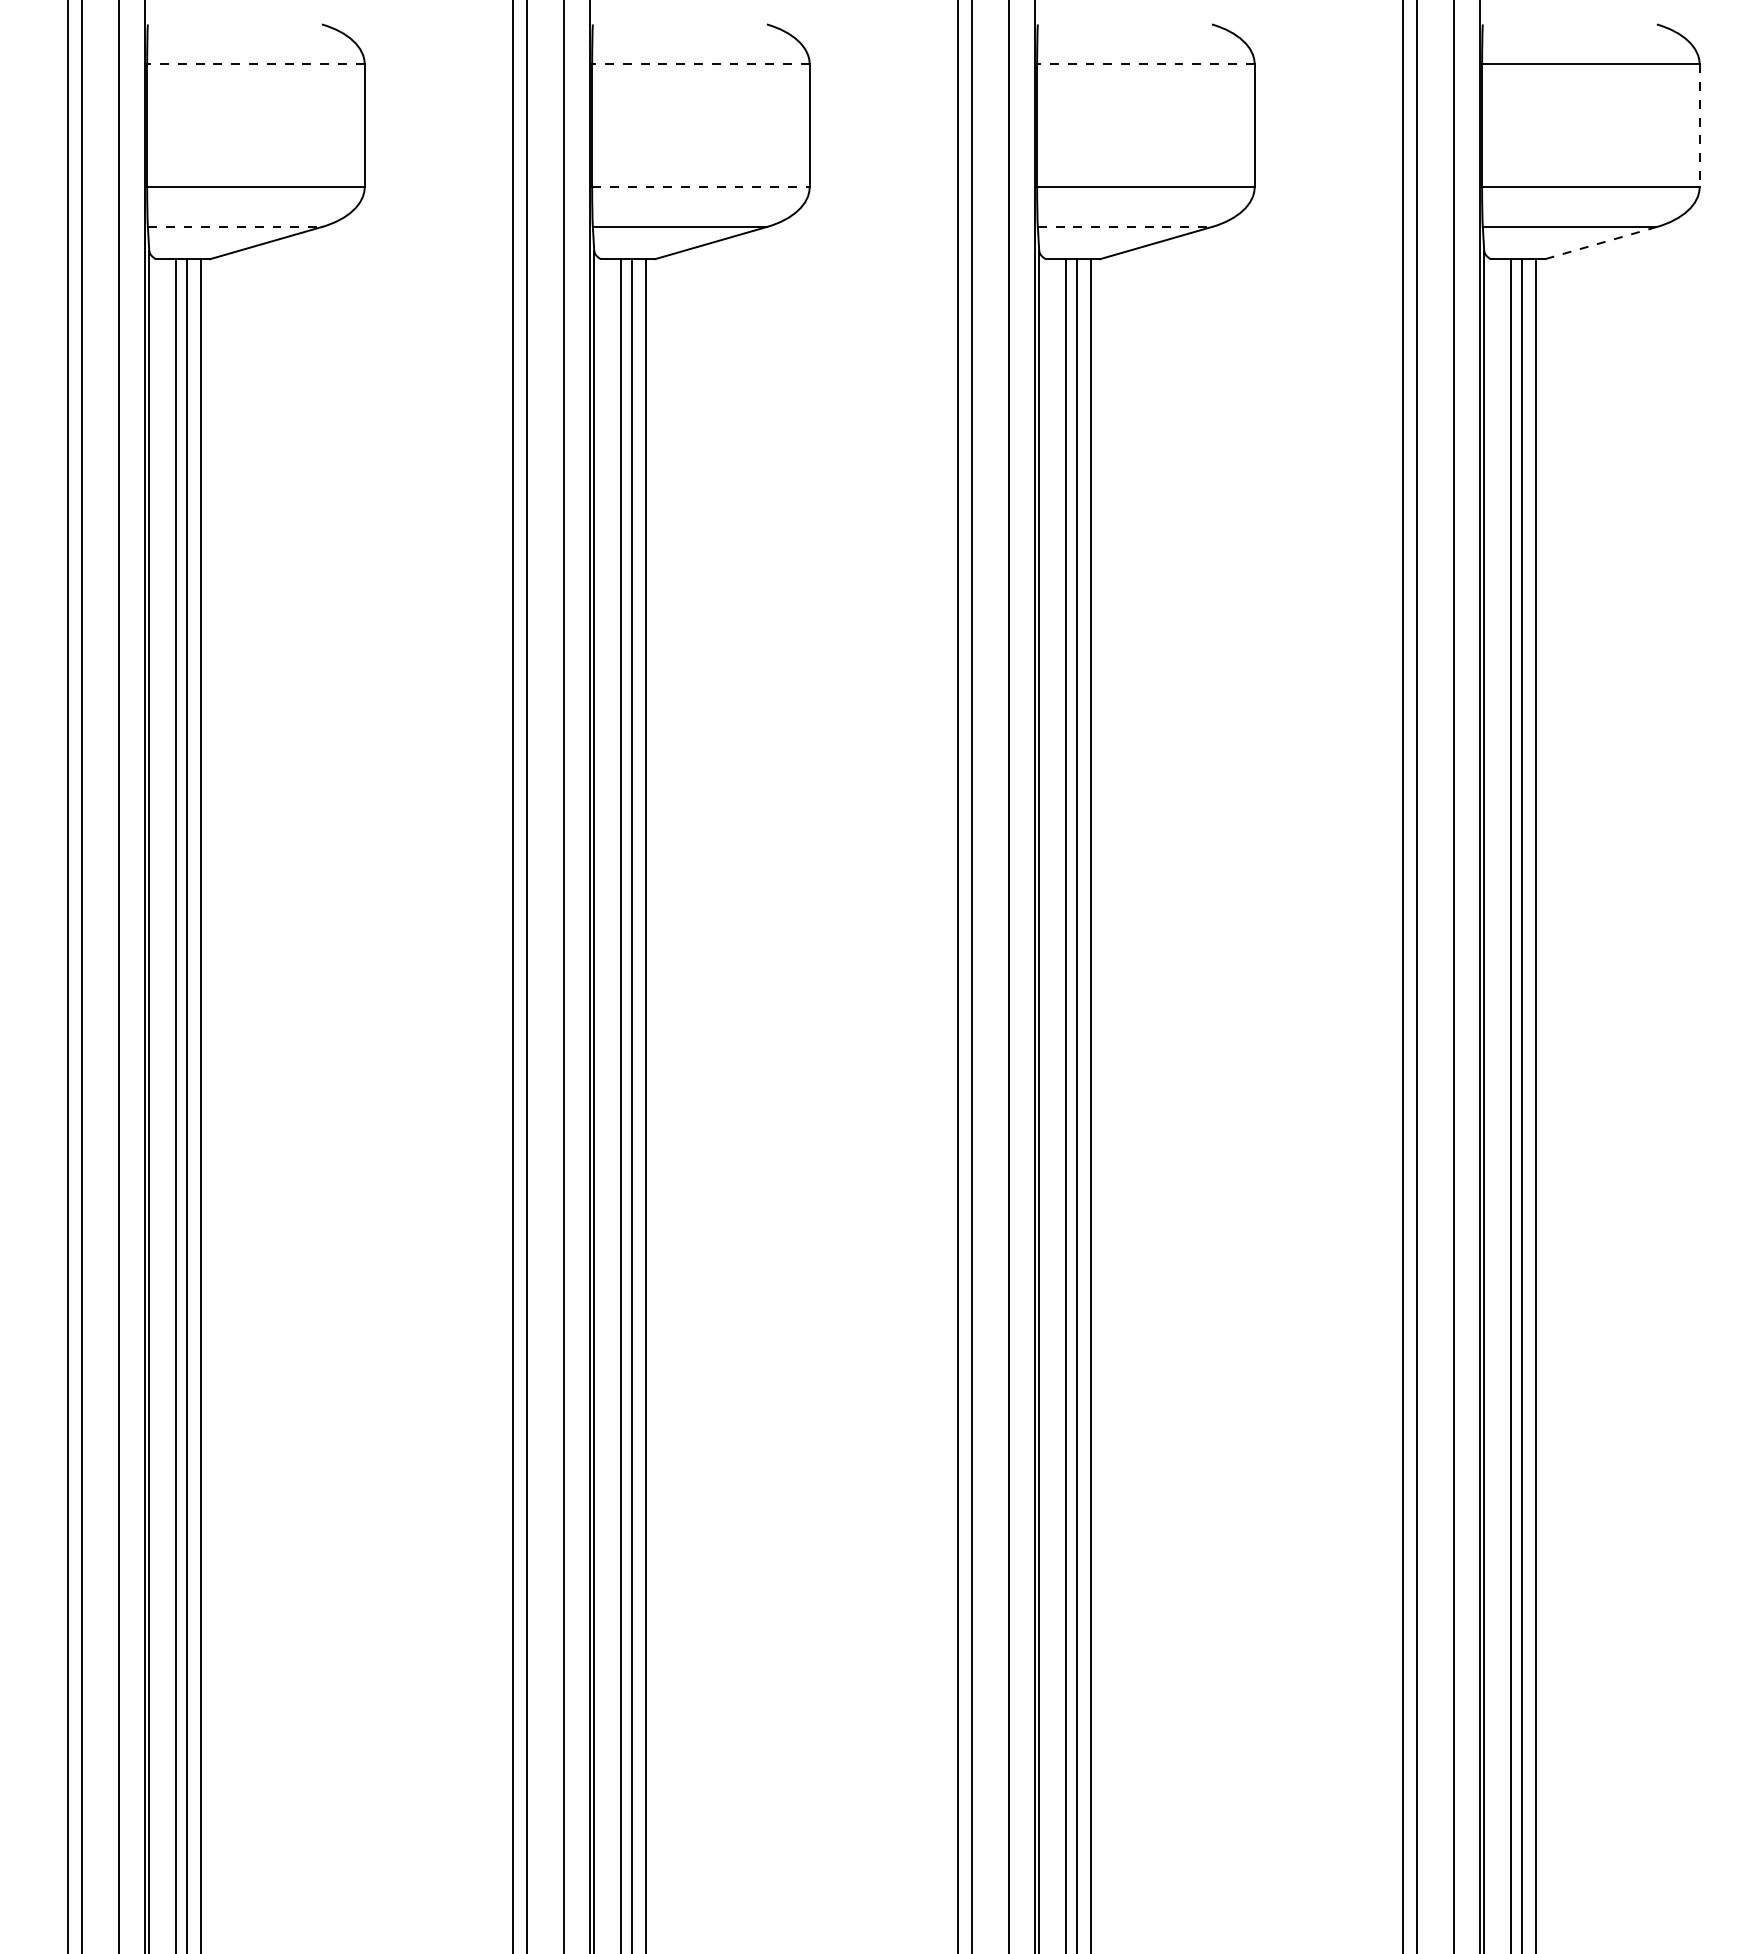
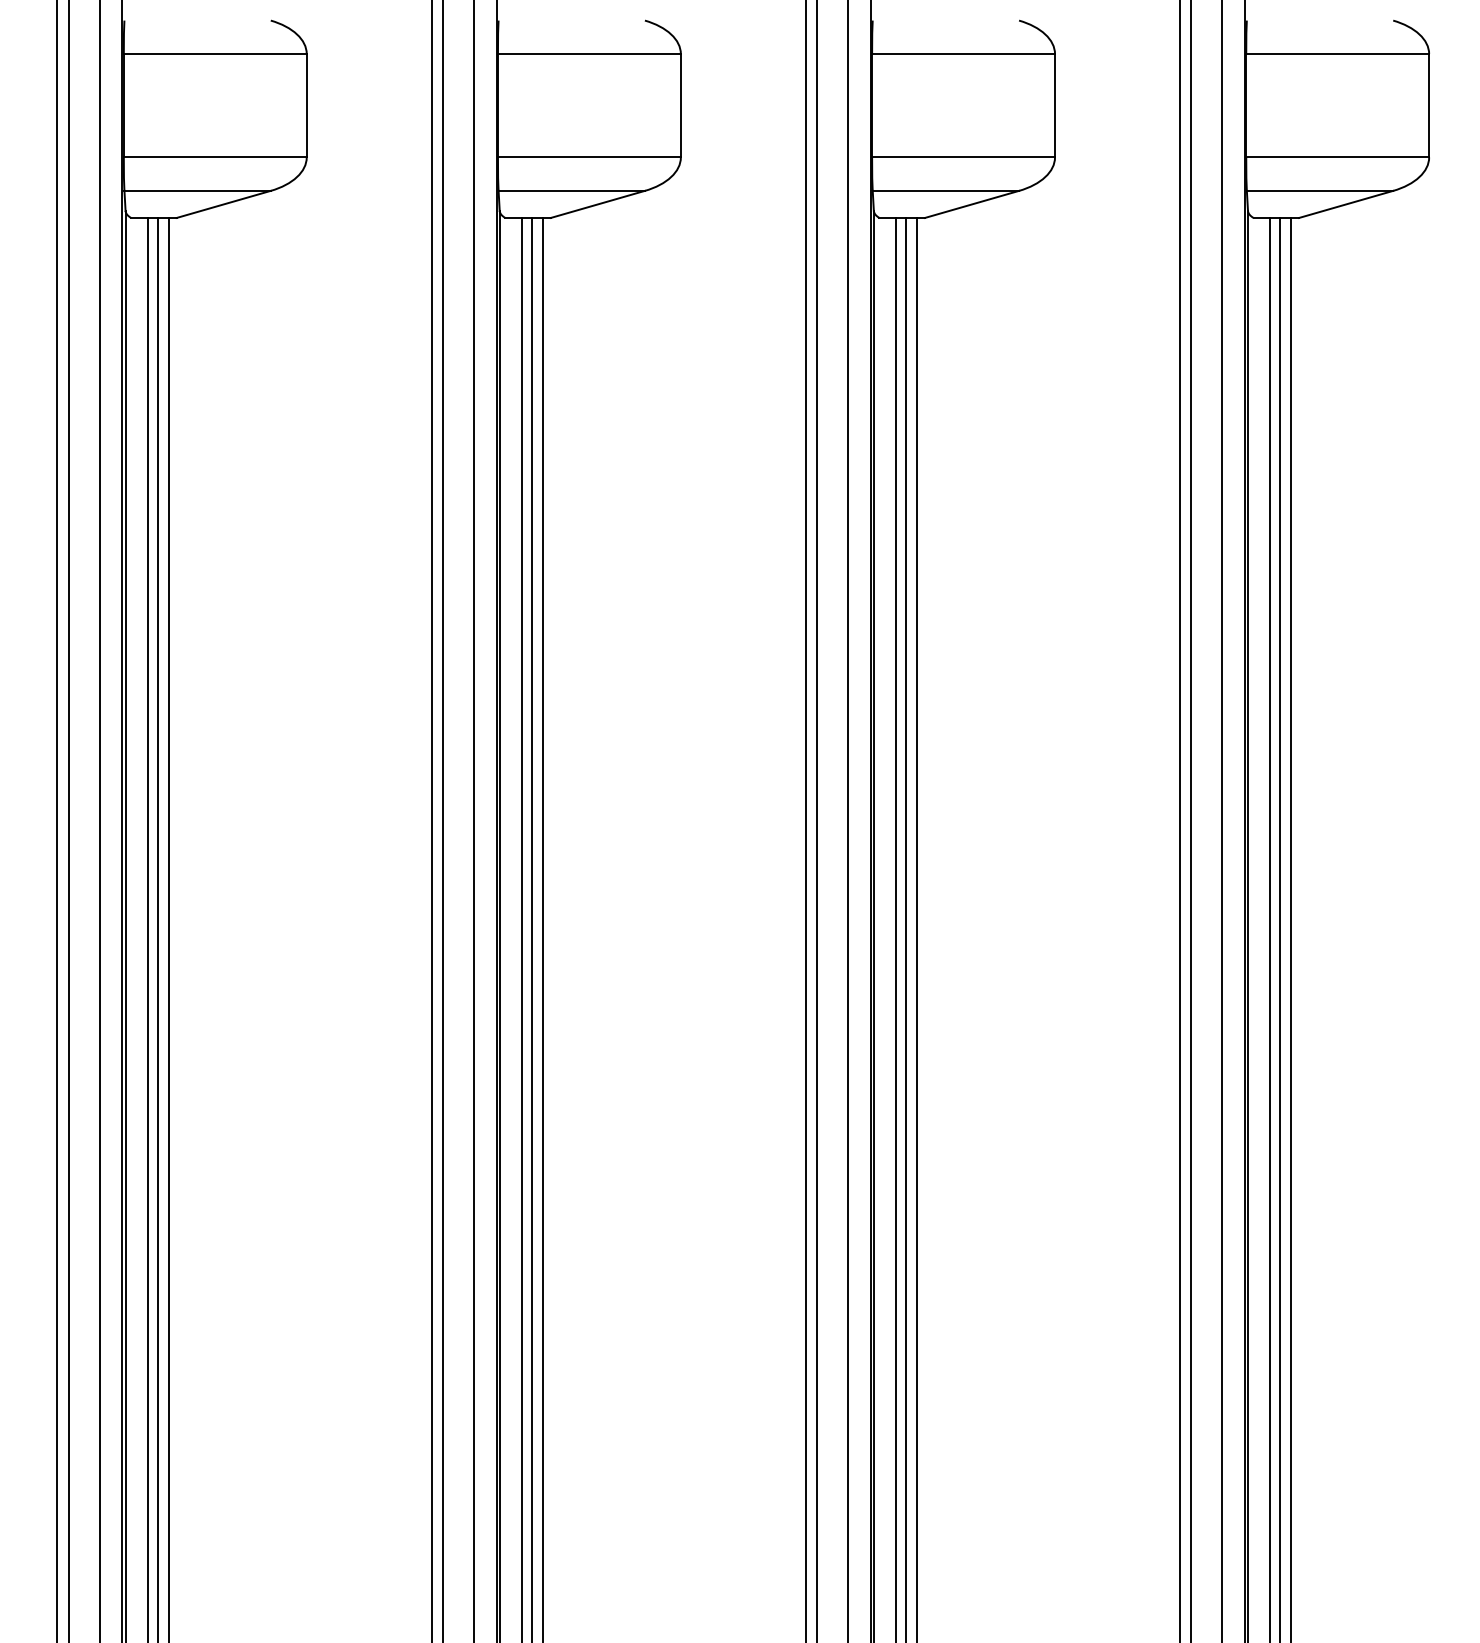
line: (255, 64) -> (214, 54), dashed -> solid
line: (700, 64) -> (589, 54), dashed -> solid
line: (1145, 64) -> (963, 54), dashed -> solid
line: (1699, 126) -> (1429, 106), dashed -> solid
line: (700, 187) -> (589, 157), dashed -> solid
line: (234, 227) -> (197, 191), dashed -> solid
line: (1124, 227) -> (945, 191), dashed -> solid
line: (1600, 243) -> (1345, 204), dashed -> solid

